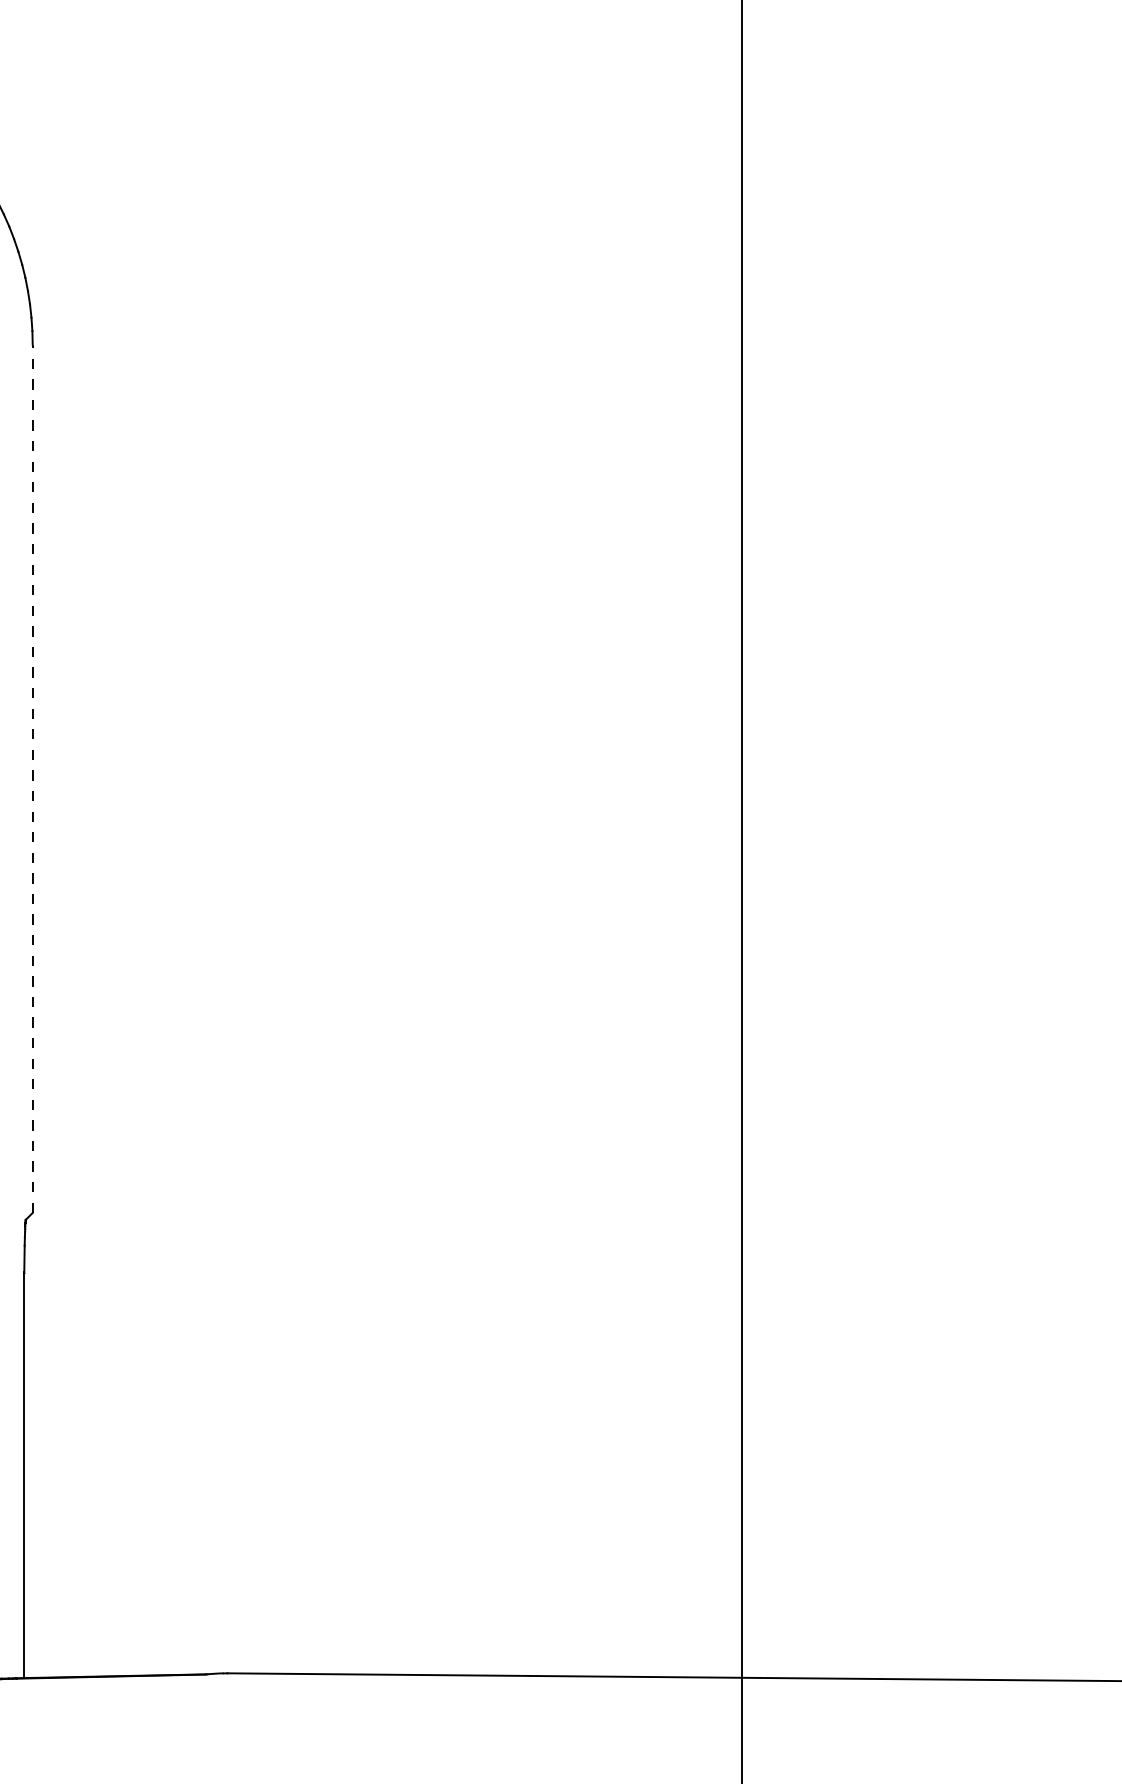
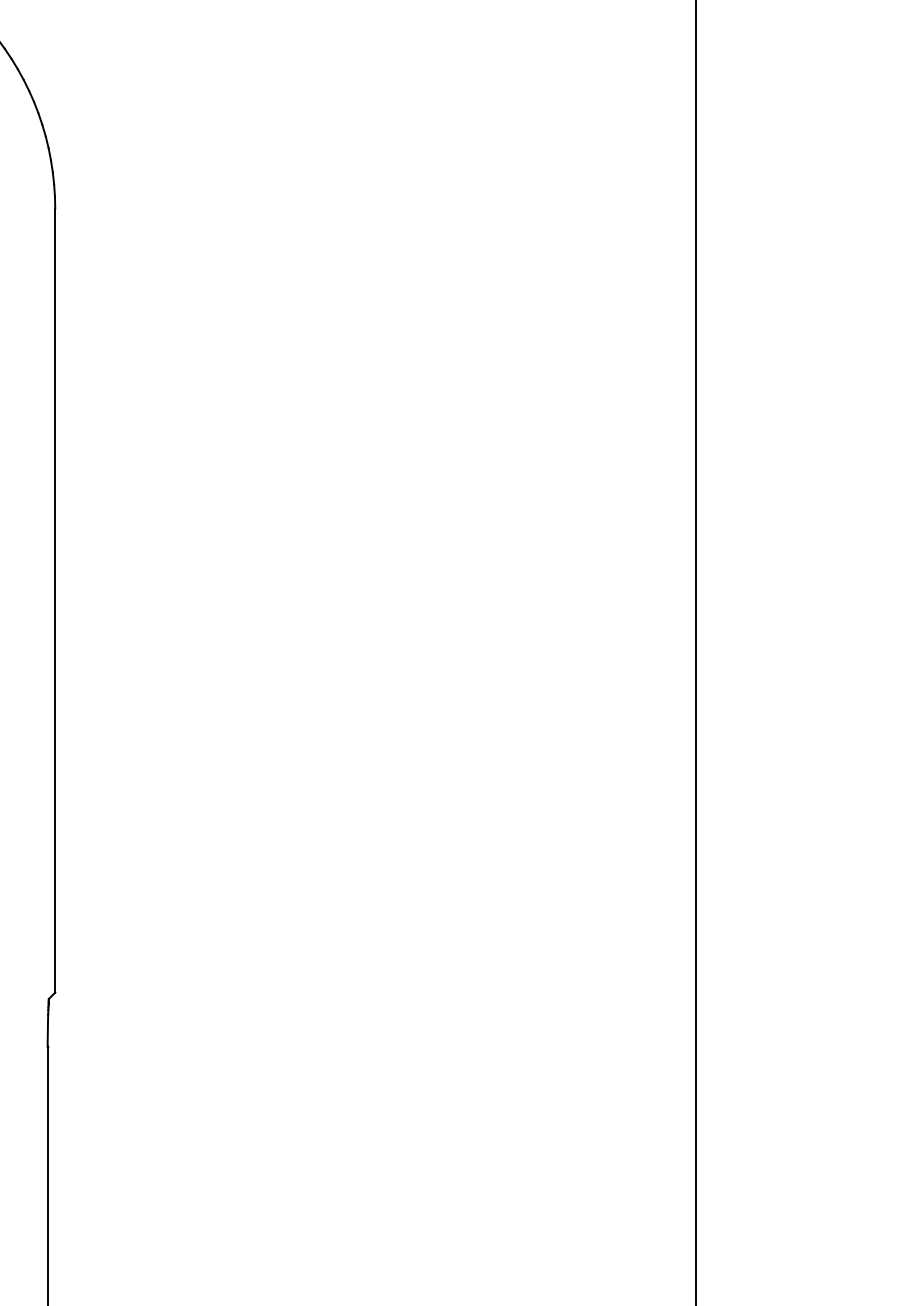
line: (32, 778) -> (55, 600), dashed -> solid

